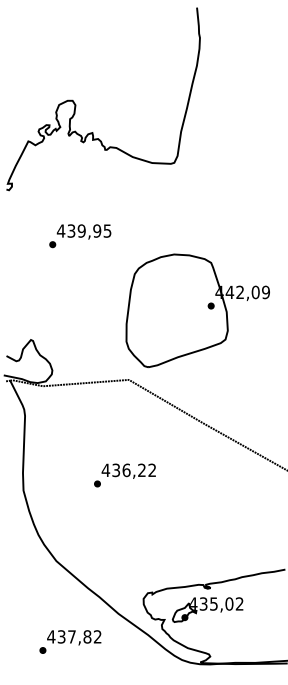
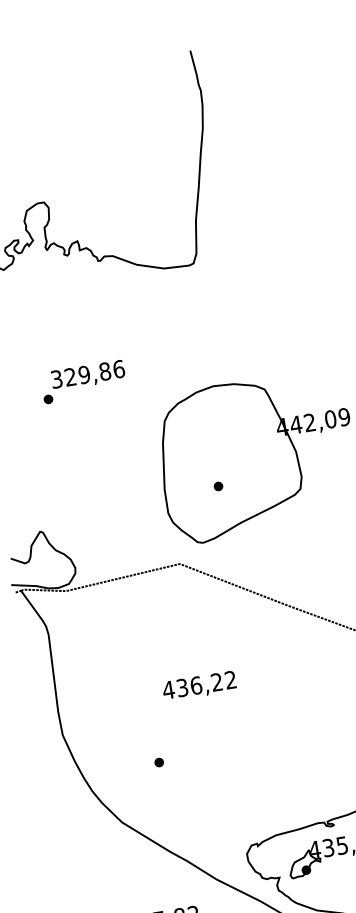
text: (83, 230) -> (86, 373), 439,95 -> 329,86
part: (210, 305) -> (217, 485), moved
part: (97, 483) -> (159, 761), moved

